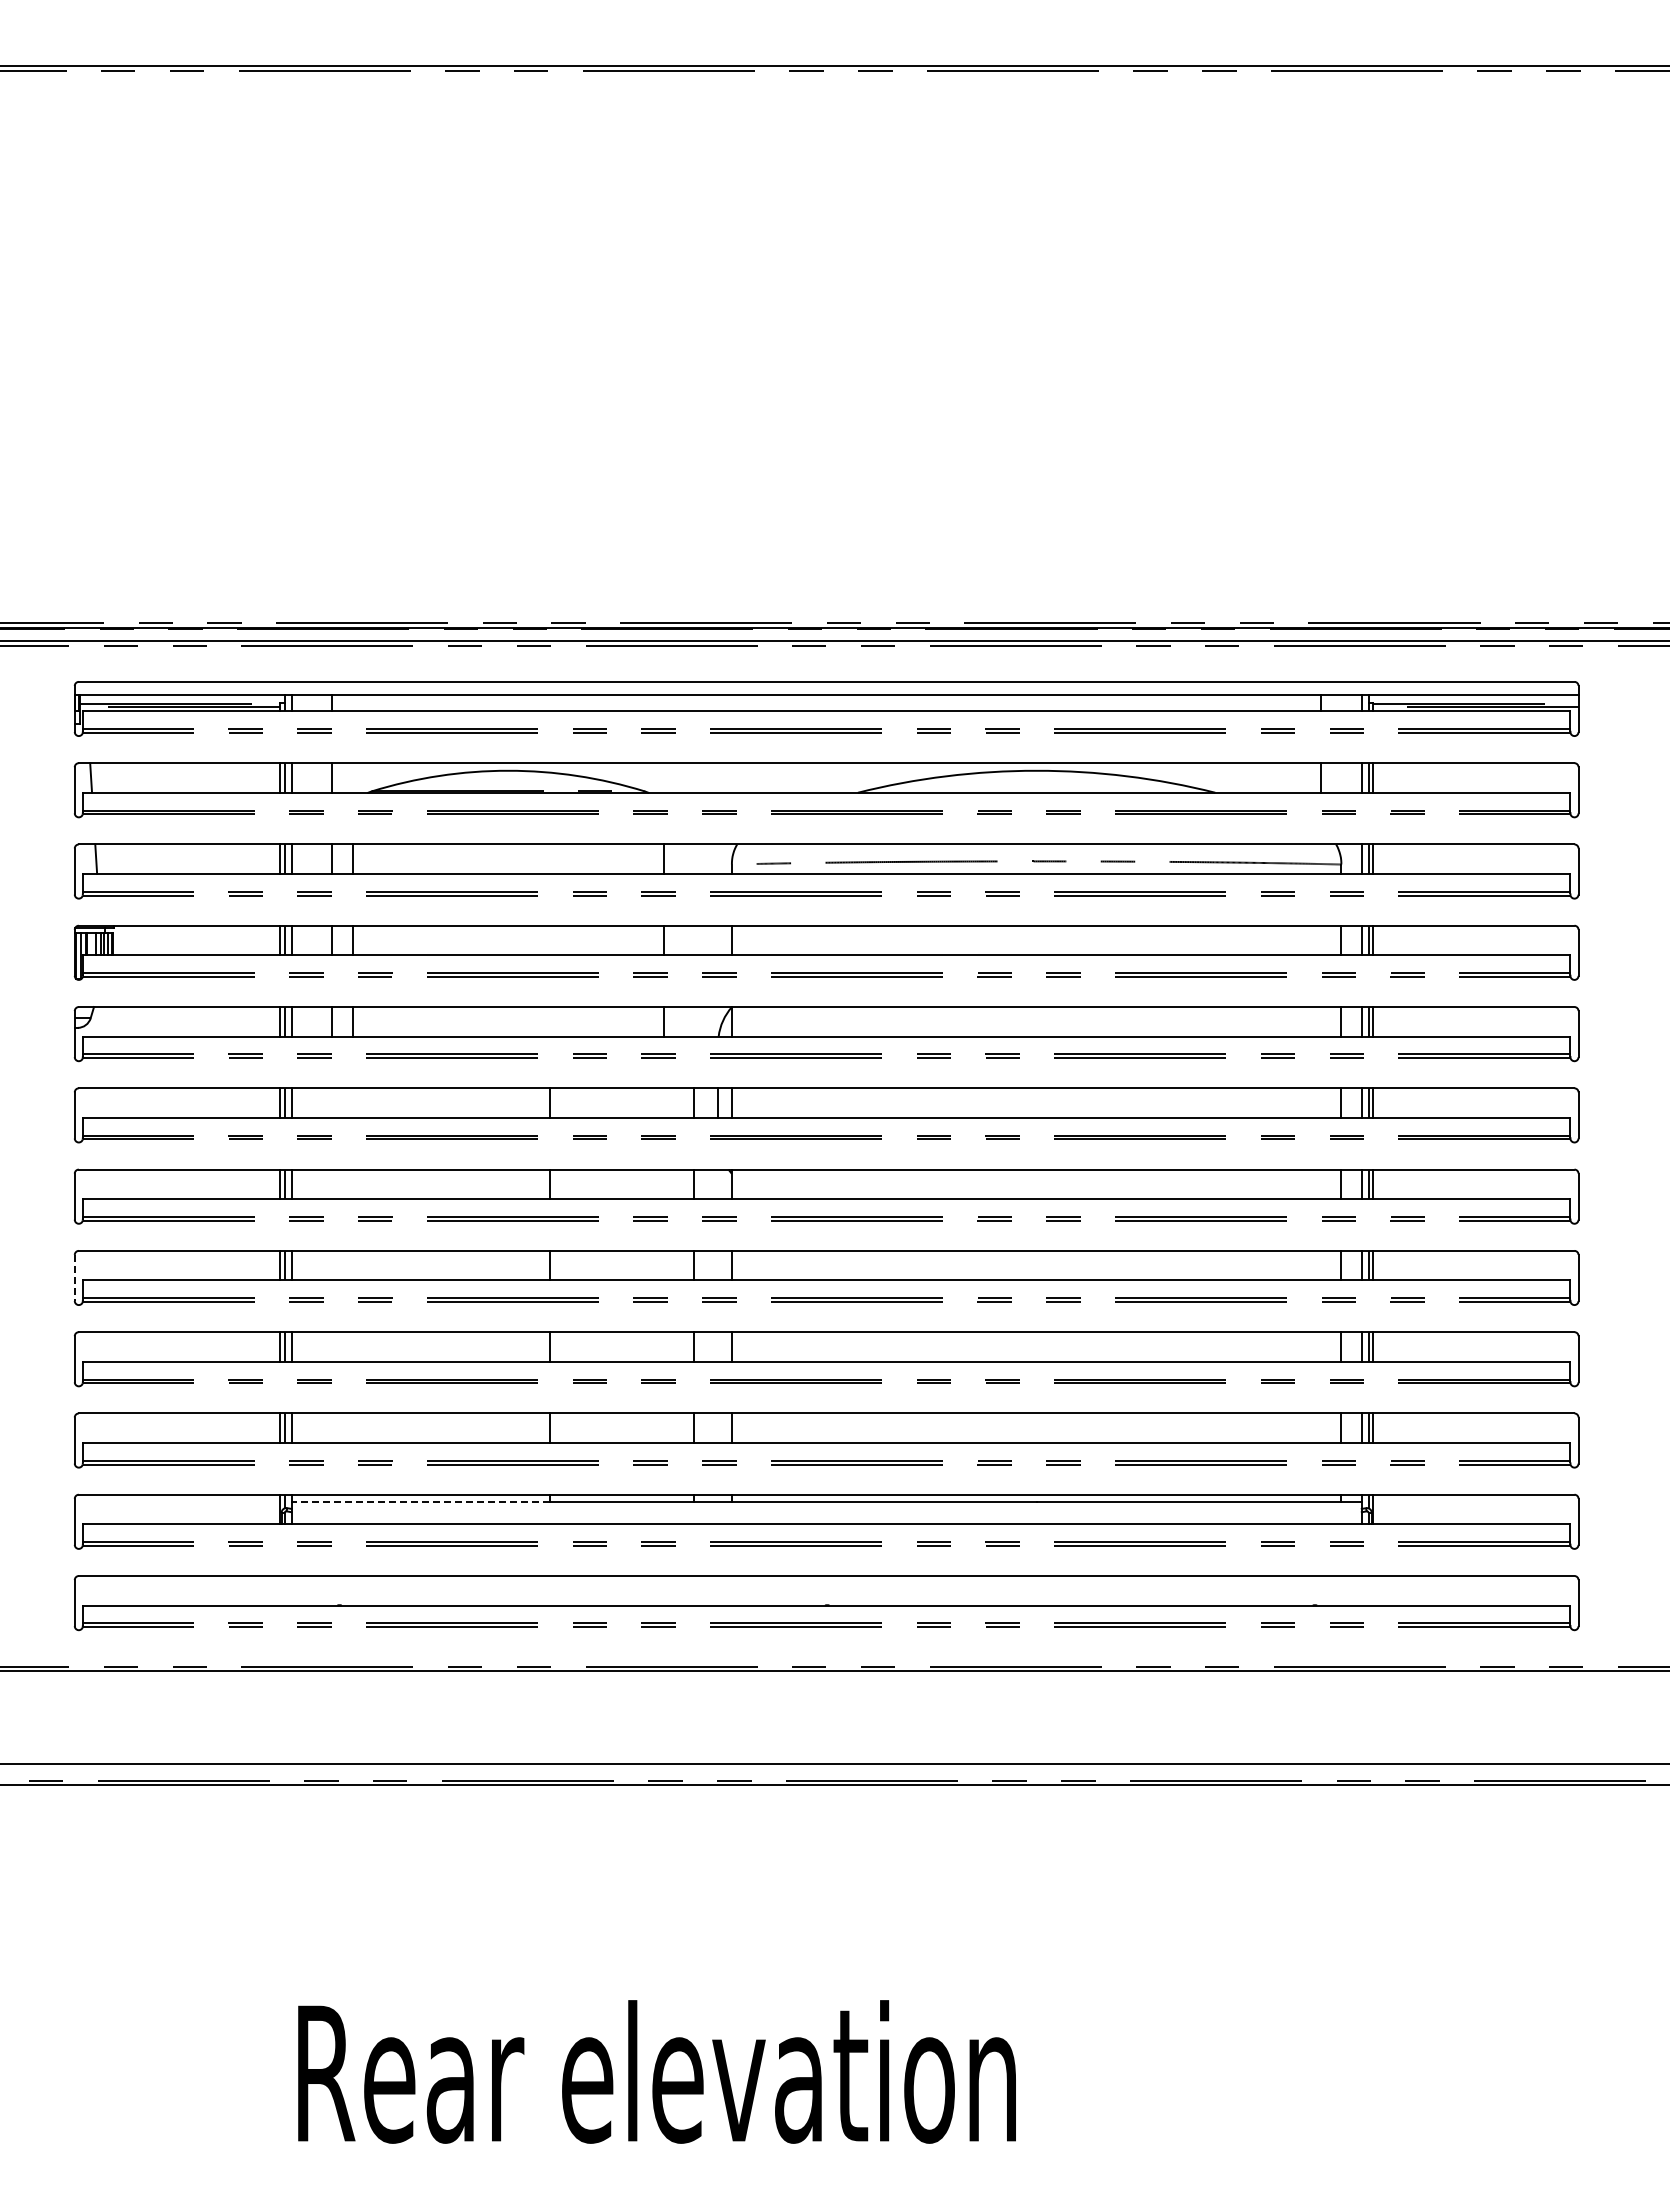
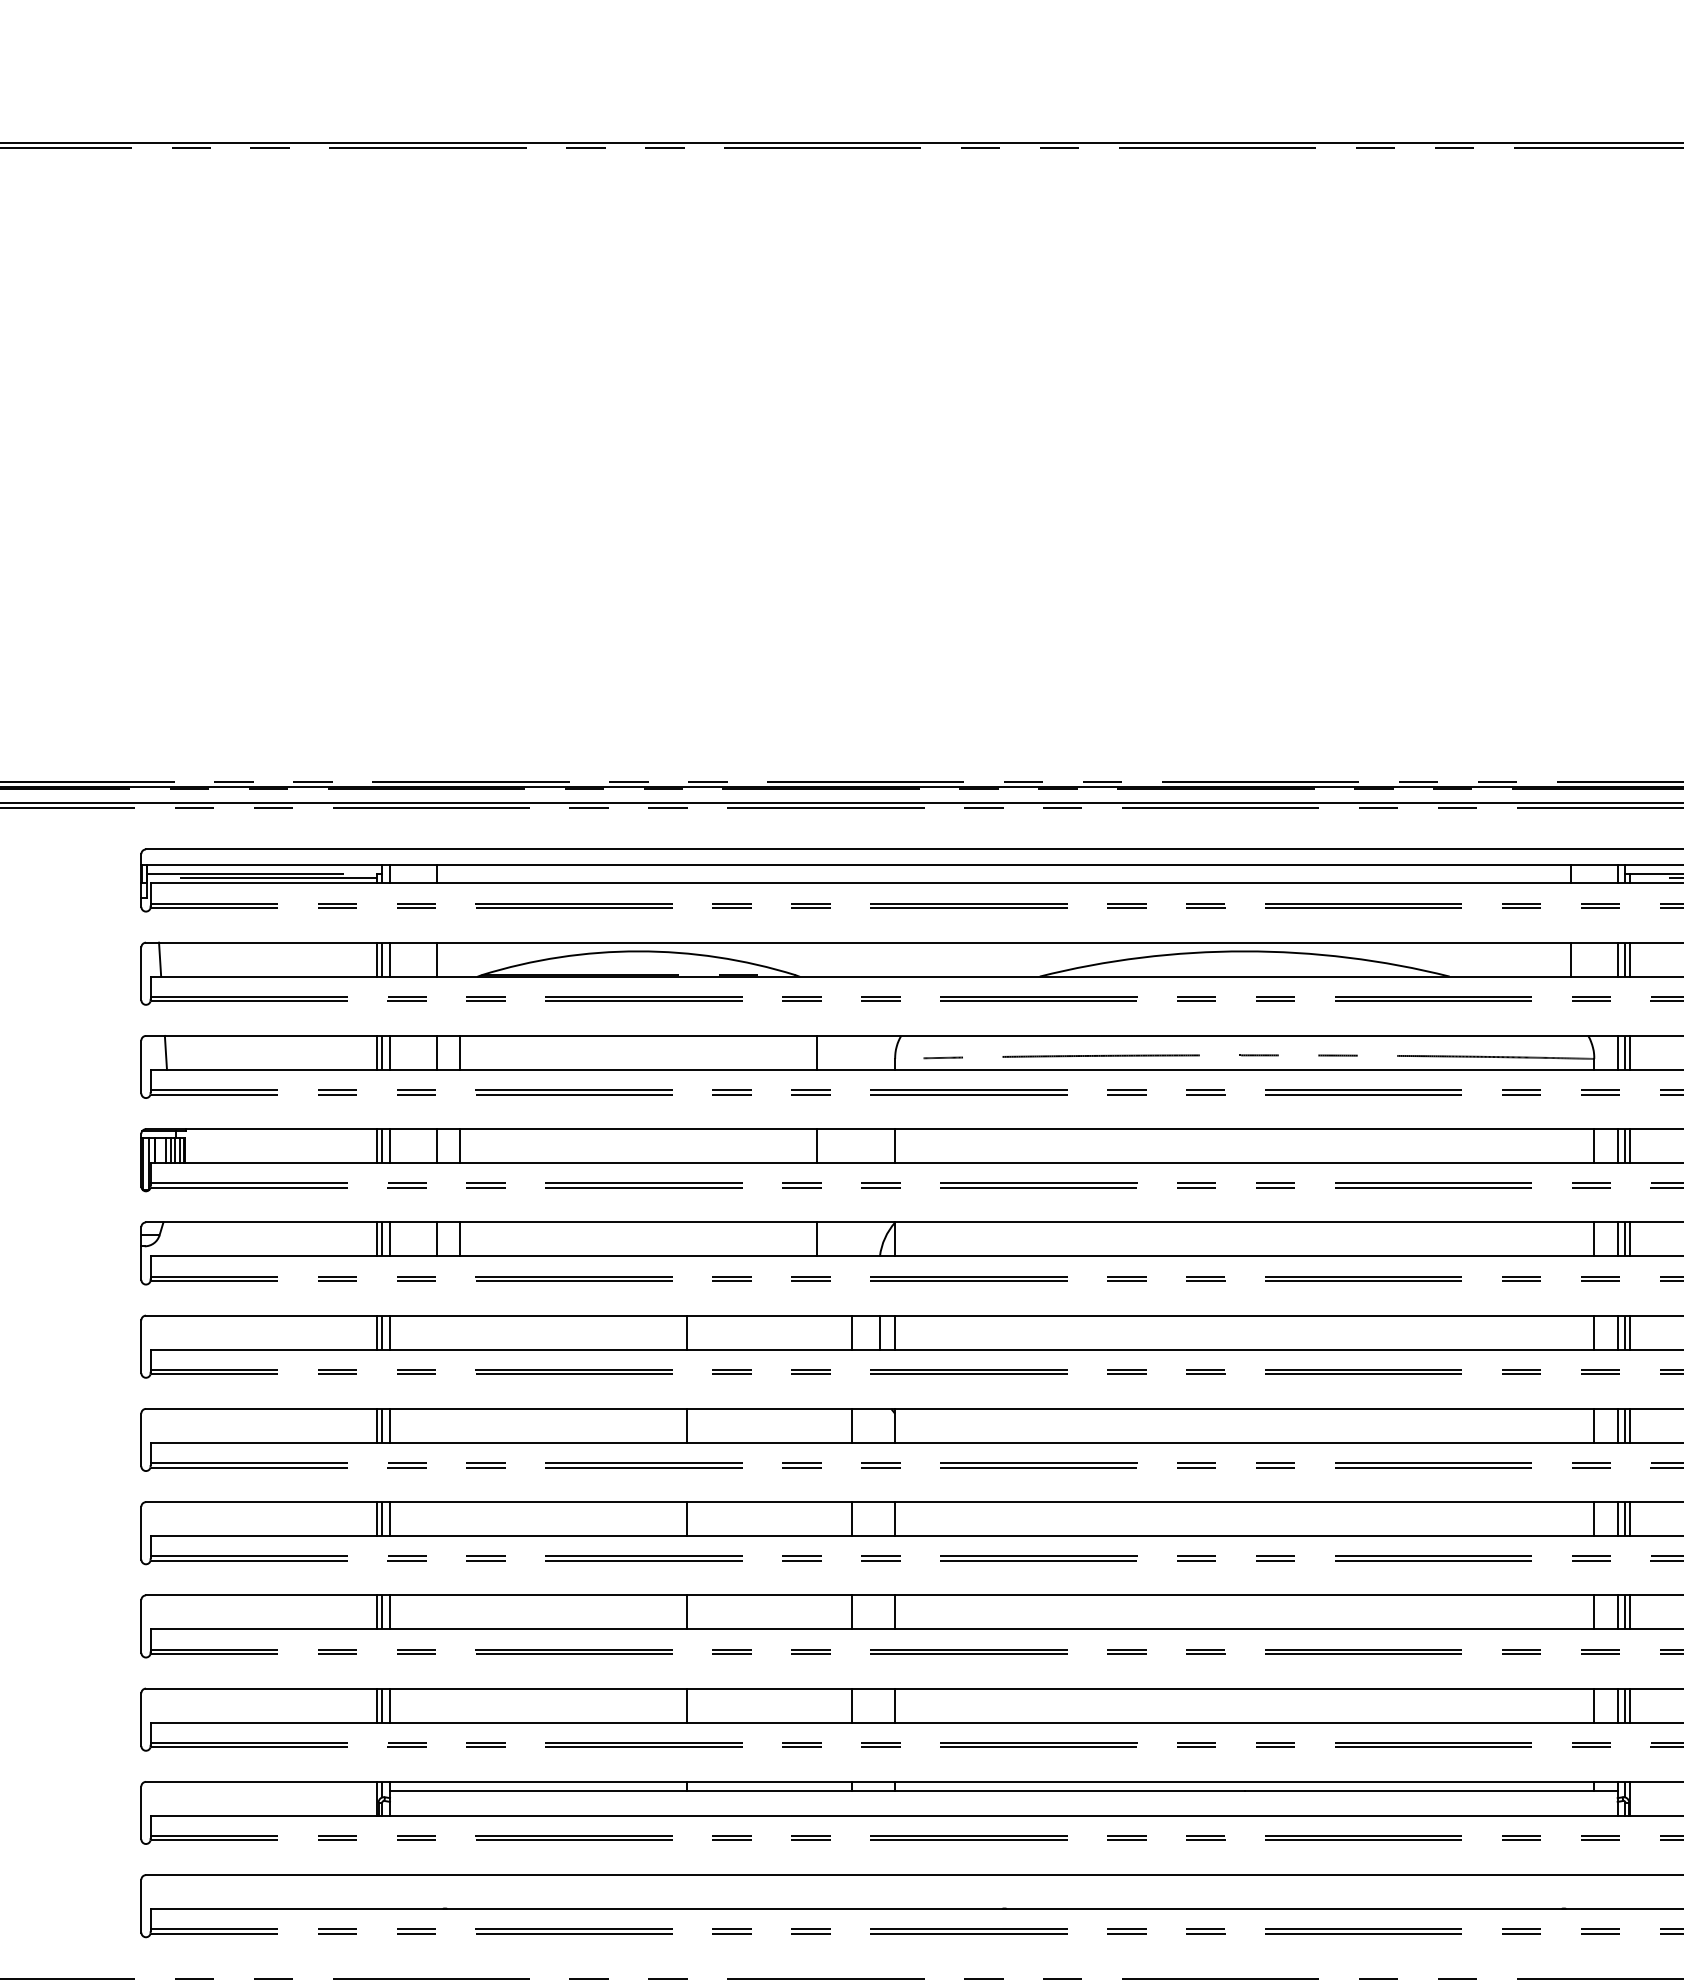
line: (74, 1278) -> (141, 1533), dashed -> solid
line: (420, 1502) -> (537, 1790), dashed -> solid

